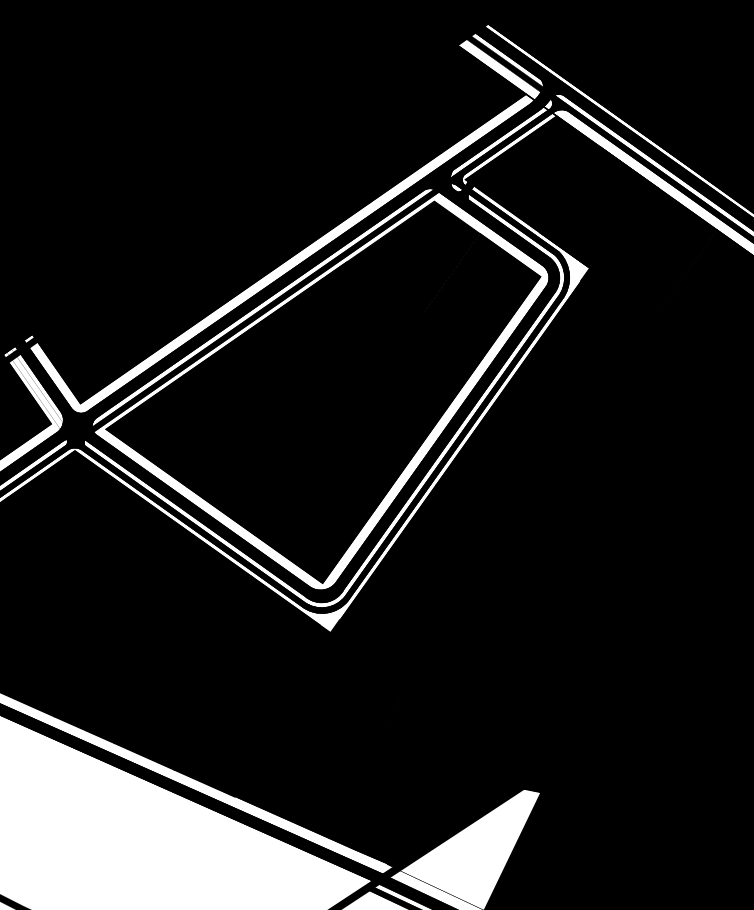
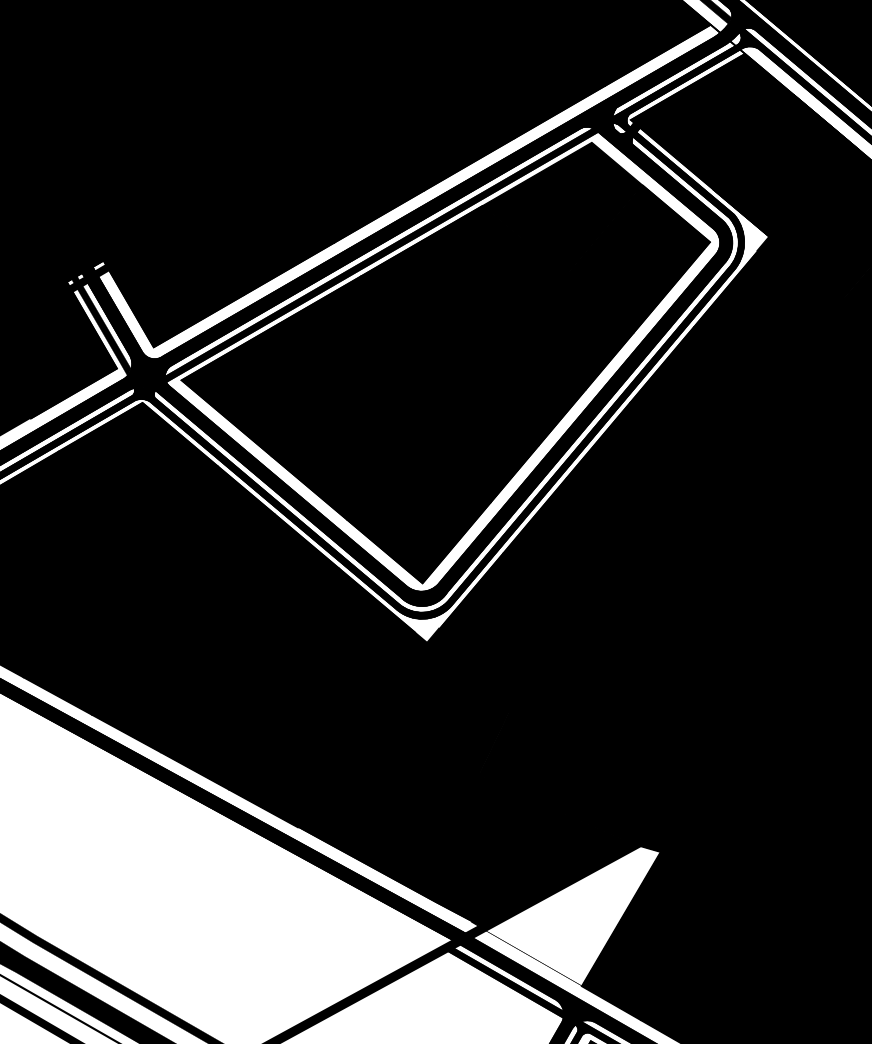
fill: (34, 388) -> (100, 325), added

